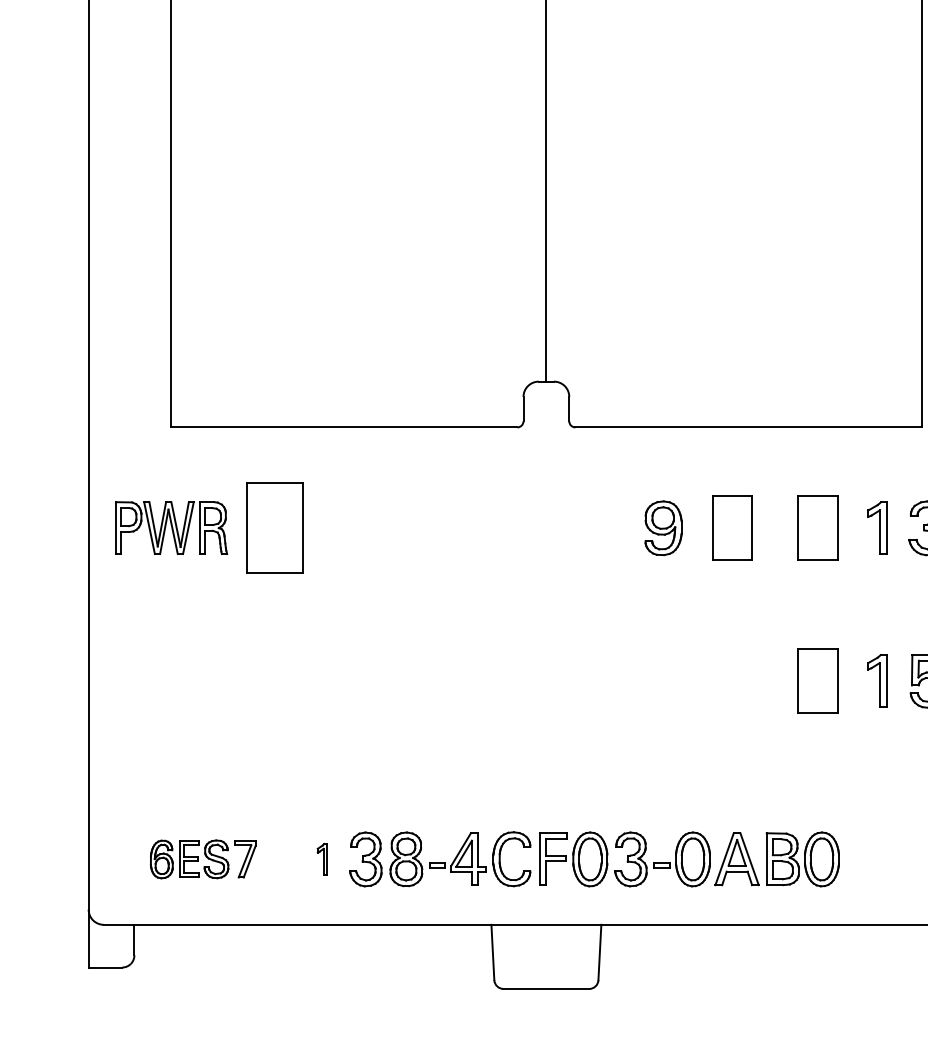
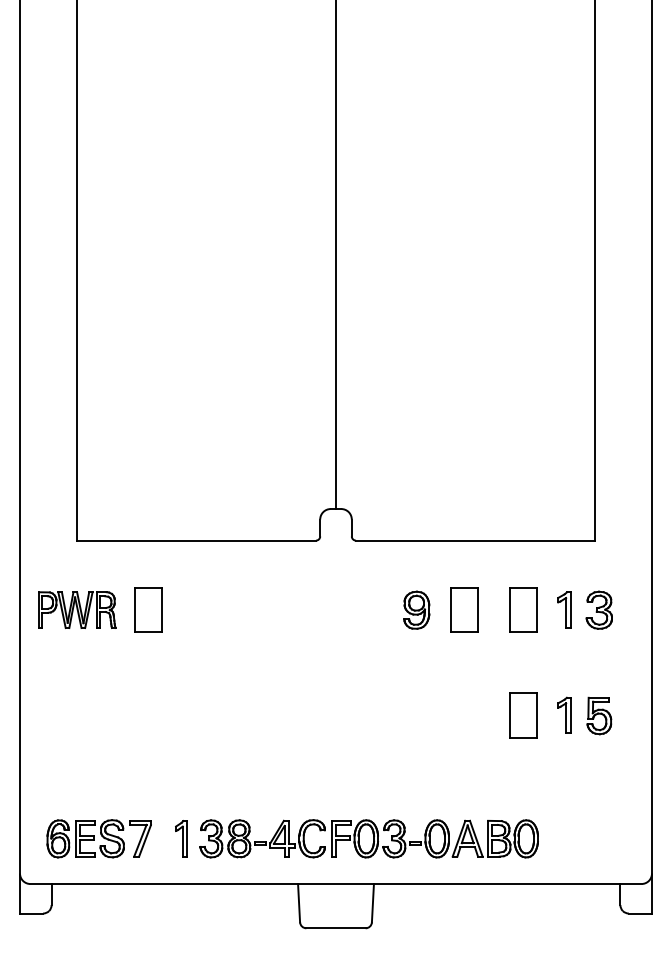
part: (274, 527) -> (148, 609), size x0.71
part: (202, 858) -> (98, 838), size x1.43
part: (322, 858) -> (181, 838), size x1.67

